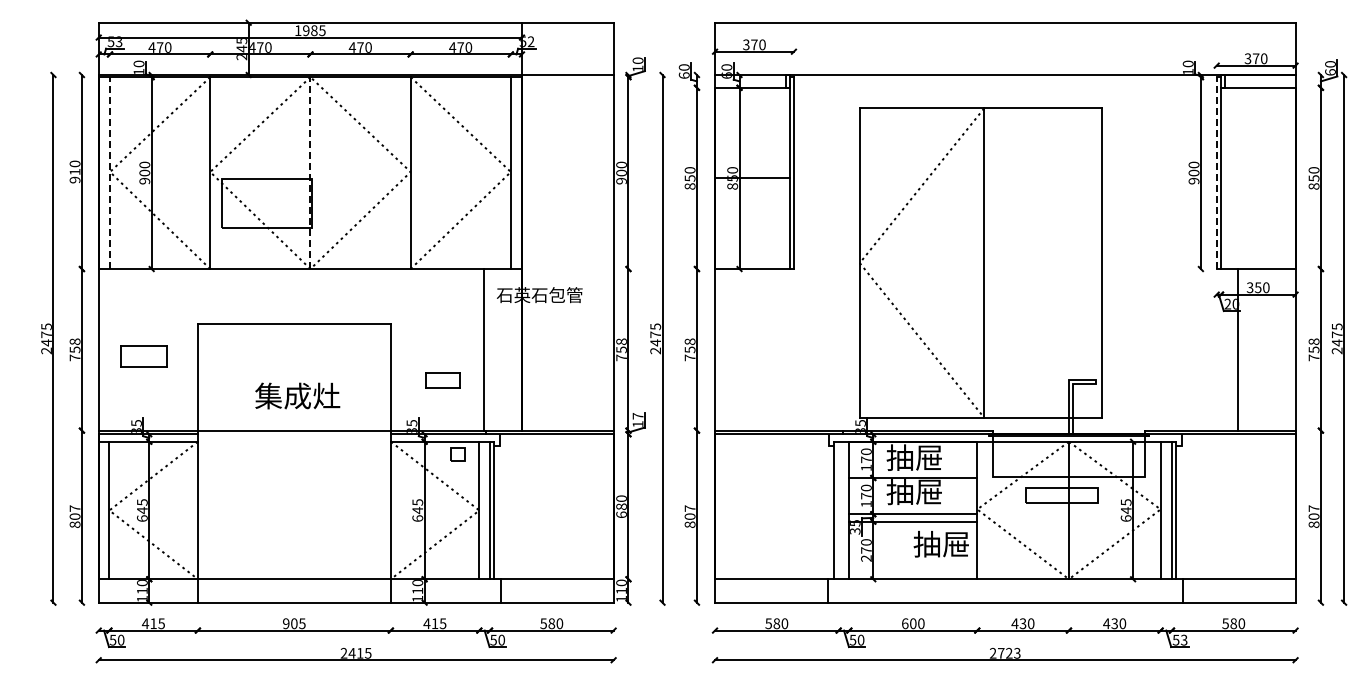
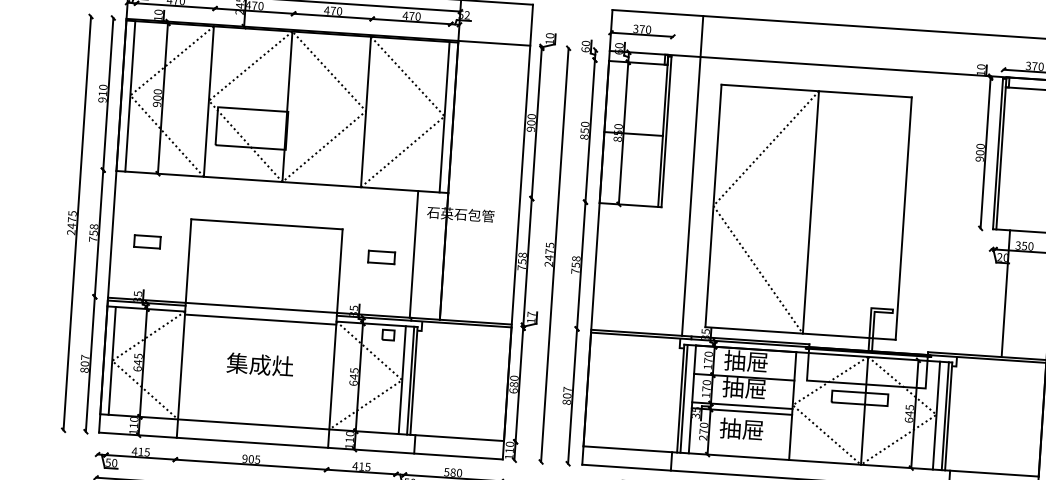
line: (110, 173) -> (130, 96), dashed -> solid
line: (310, 173) -> (287, 107), dashed -> solid
line: (1216, 173) -> (997, 154), dashed -> solid
line: (830, 226) -> (692, 175), added
part: (144, 356) -> (147, 241), size x0.71
part: (442, 380) -> (381, 257), moved
text: (297, 395) -> (260, 364), moved
line: (293, 445) -> (259, 319), added
line: (838, 510) -> (683, 398), added
text: (940, 543) -> (740, 428), moved

